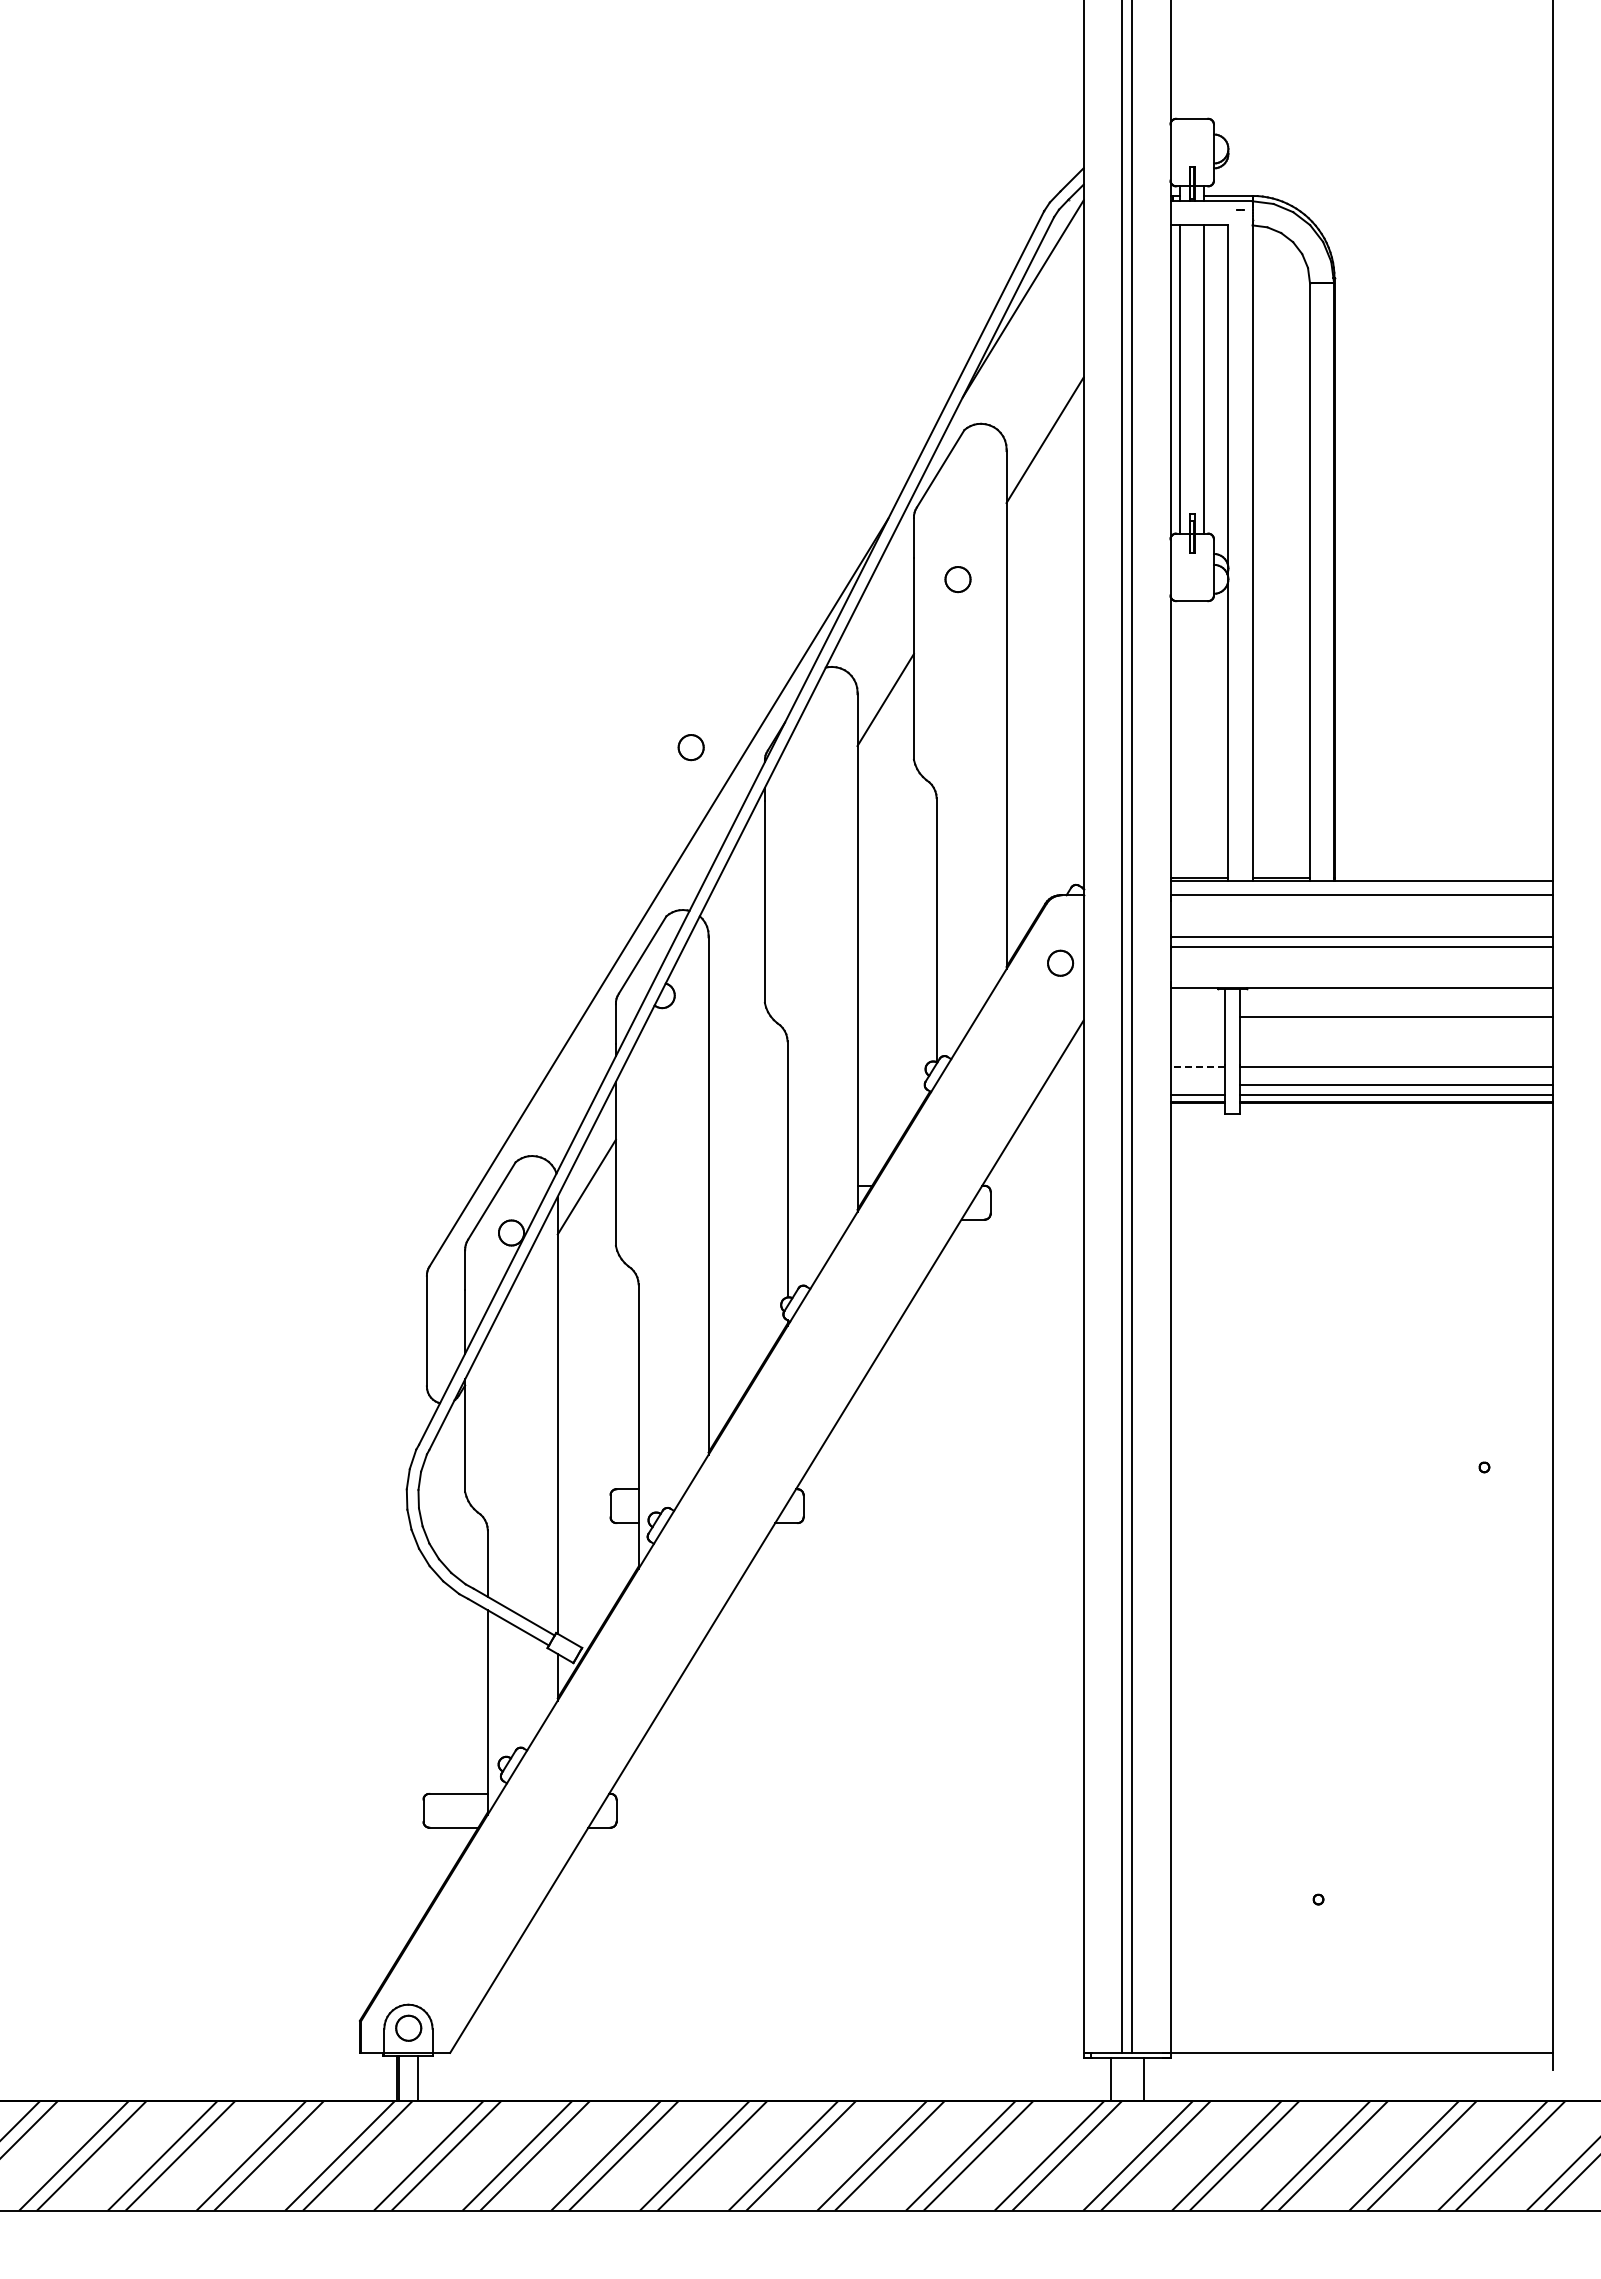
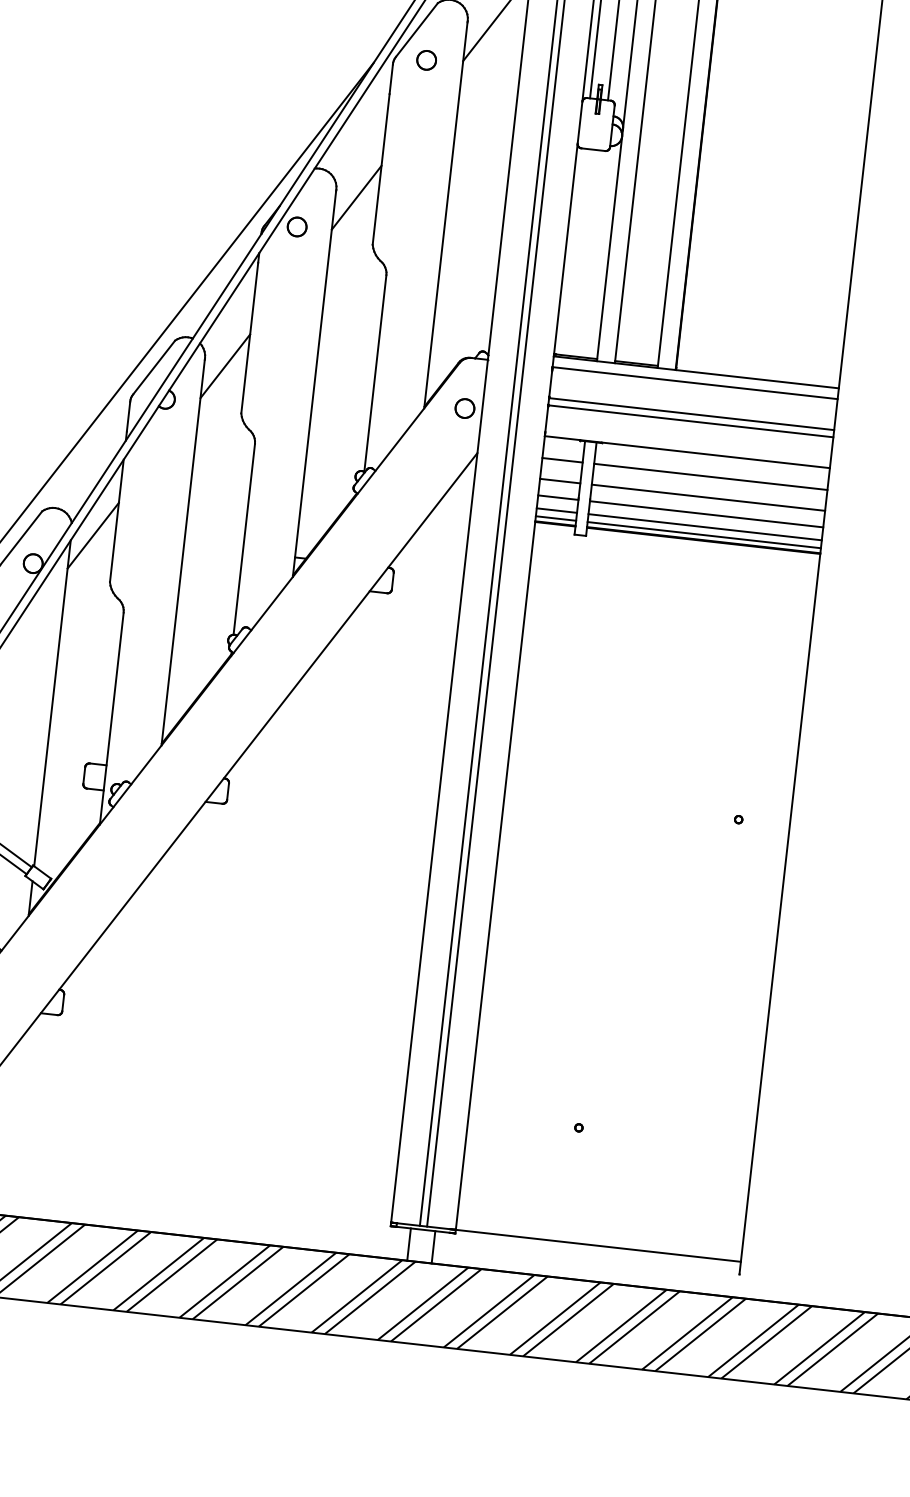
part: (957, 579) -> (426, 60), moved
part: (690, 747) -> (296, 226), moved
line: (736, 942) -> (225, 365), added
line: (1197, 1017) -> (562, 460), added
line: (1197, 1045) -> (560, 481), added
line: (1396, 1045) -> (708, 497), added
line: (1197, 1067) -> (558, 497), dashed -> solid
line: (1197, 1084) -> (556, 510), added

